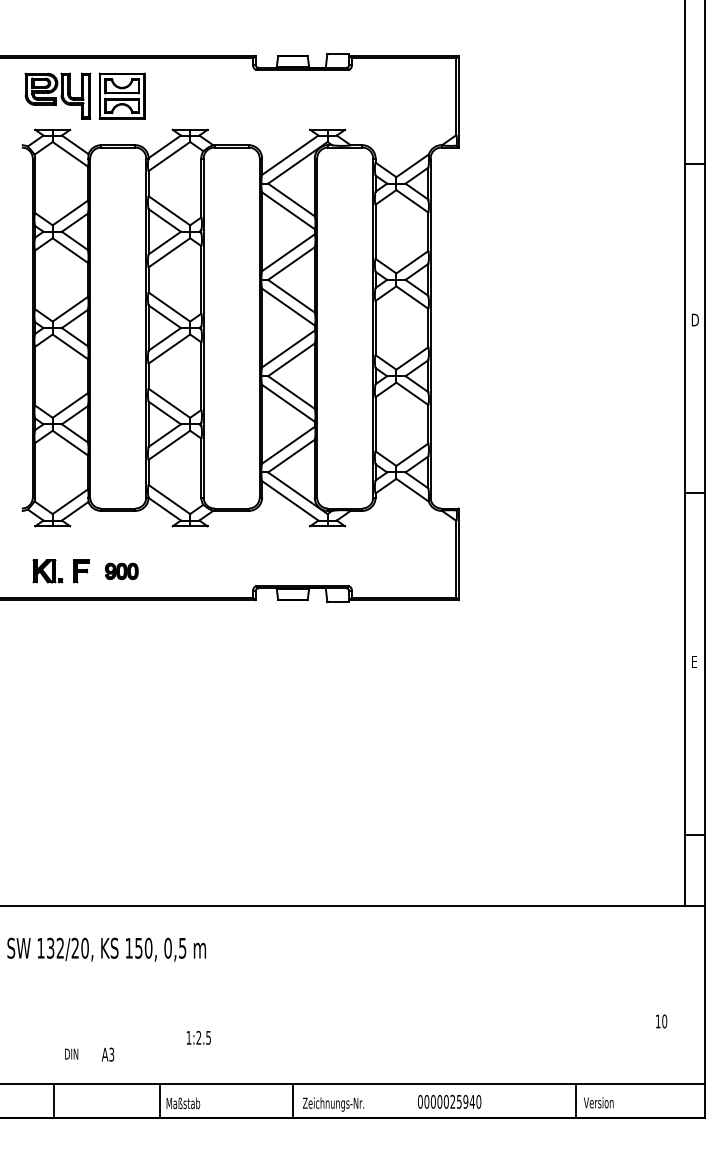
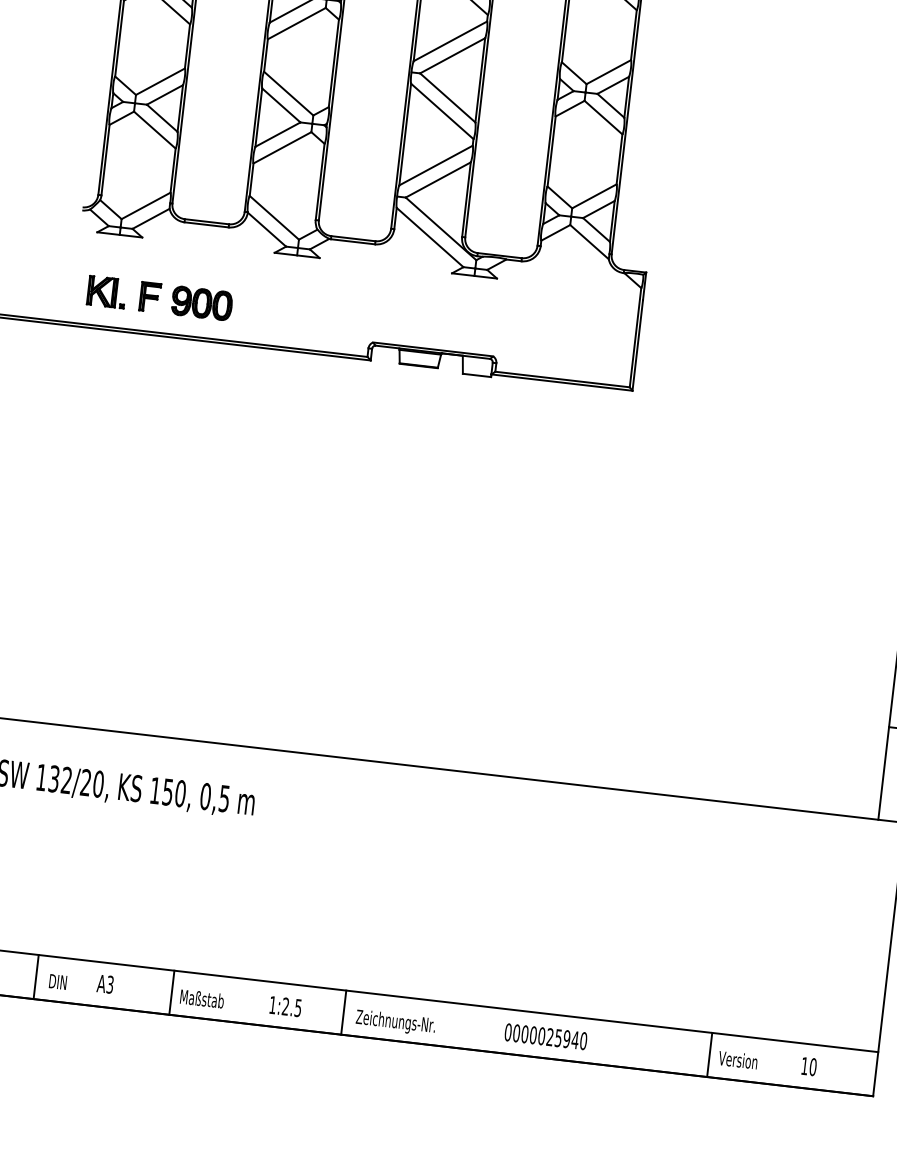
part: (121, 571) -> (201, 303), size x1.43
text: (661, 1021) -> (809, 1066), moved
text: (198, 1037) -> (285, 1006), moved
text: (71, 1053) -> (58, 981), moved
text: (107, 1054) -> (104, 983), moved

